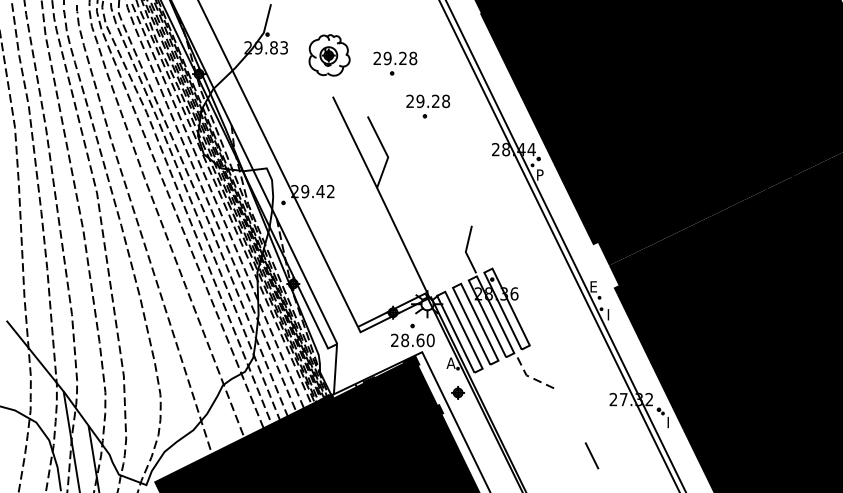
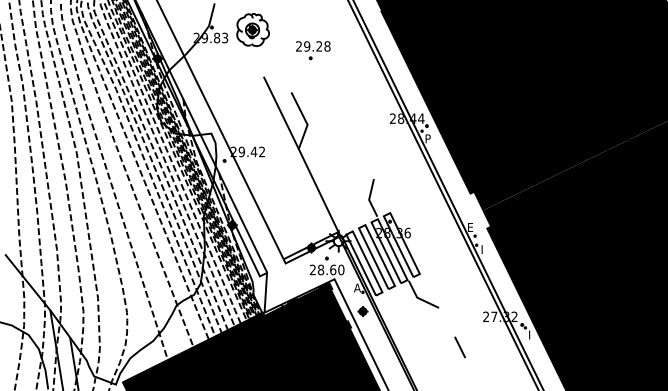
part: (328, 54) -> (252, 29), moved
part: (428, 106) -> (339, 84), removed
line: (528, 376) -> (418, 298), dashed -> solid
line: (591, 455) -> (459, 347), moved

